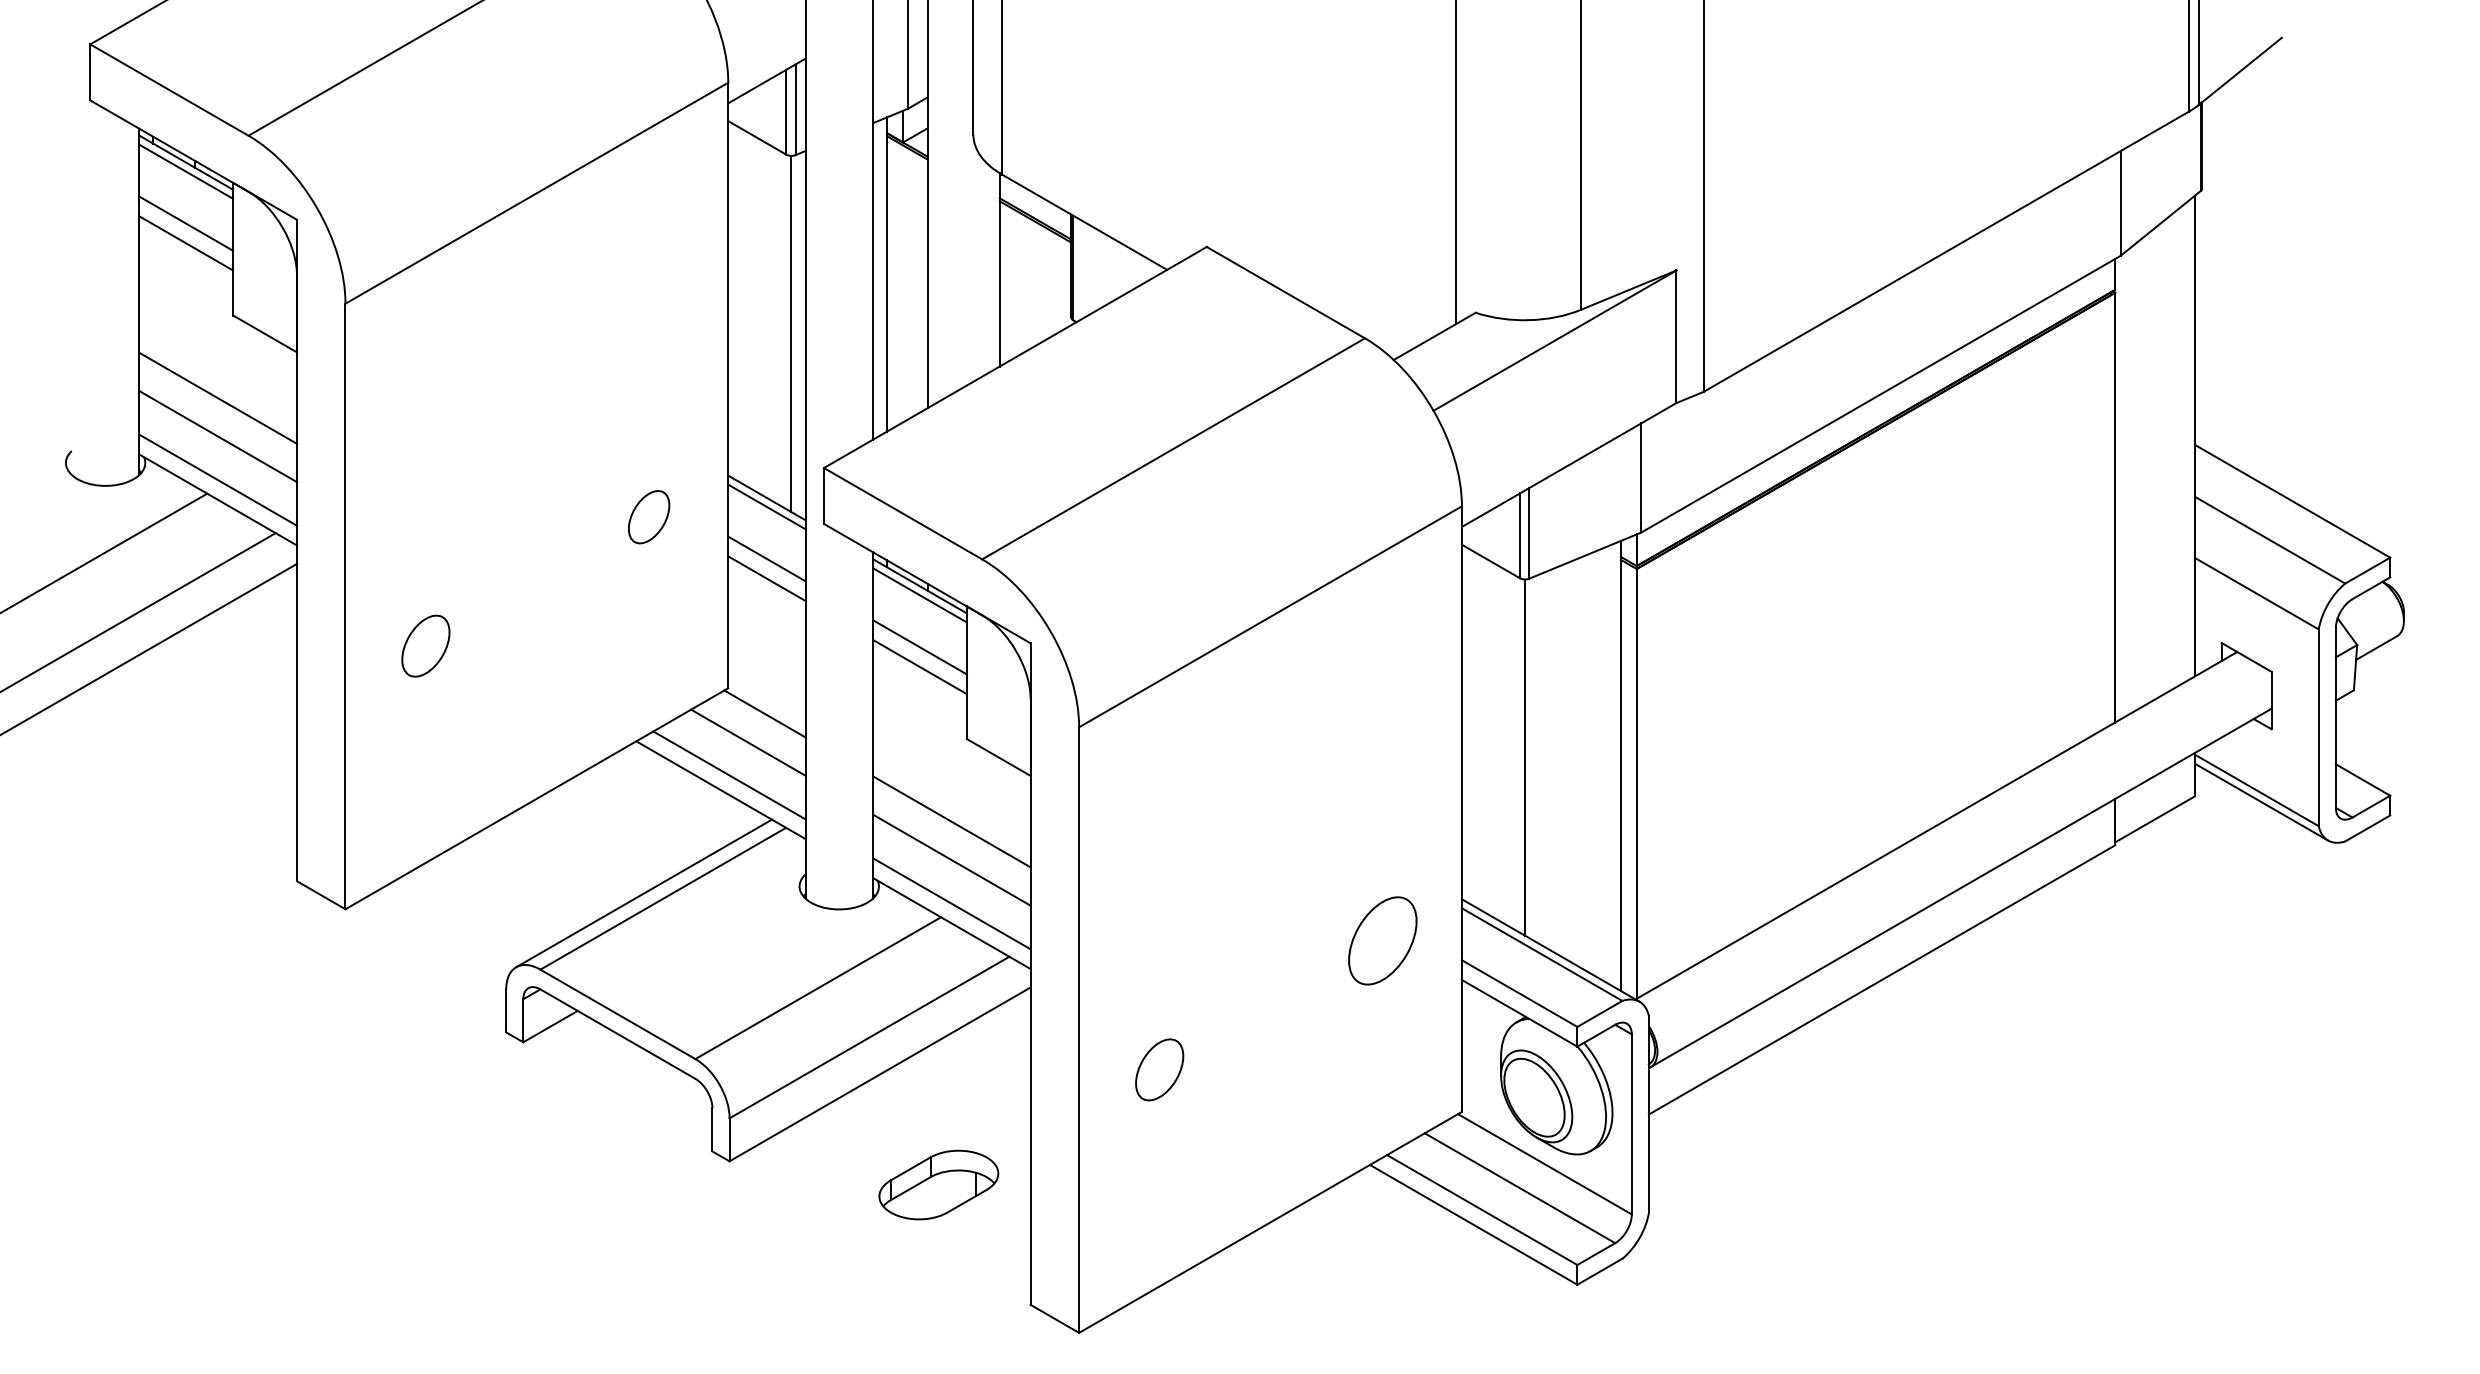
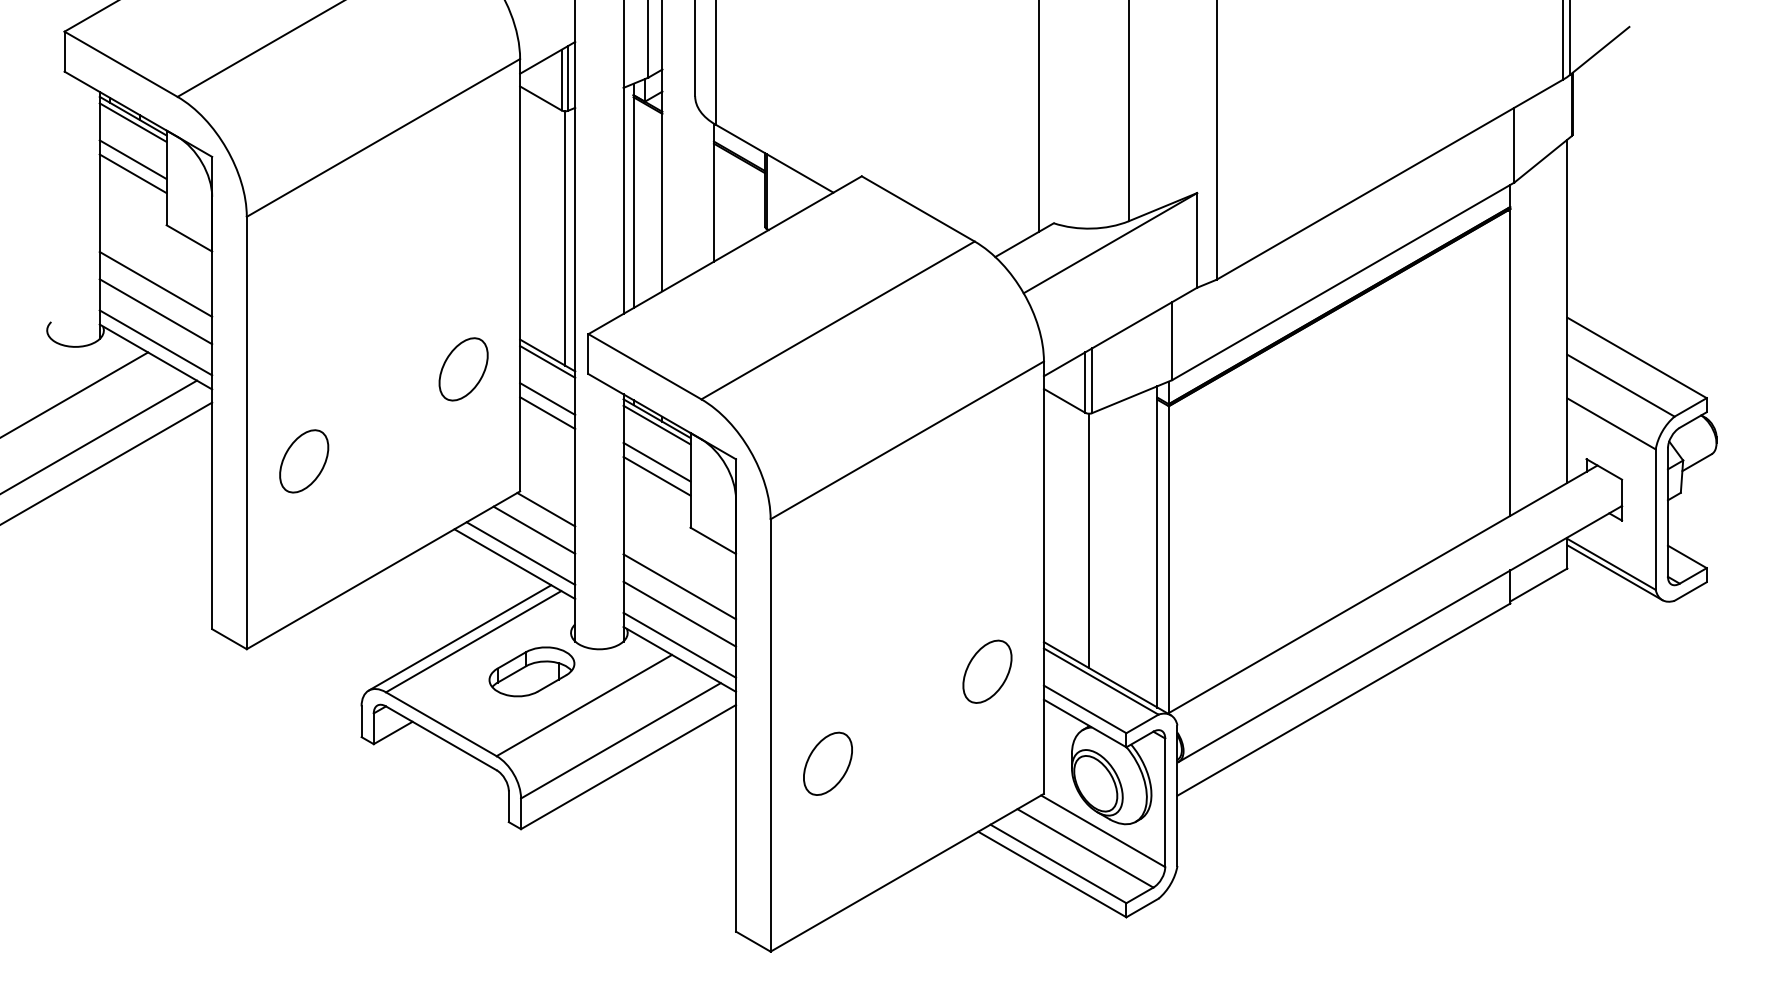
part: (648, 516) -> (463, 368), size x1.67
part: (425, 645) -> (303, 460), size x1.43
part: (1159, 1069) -> (828, 763), size x1.43
part: (938, 1184) -> (531, 671), moved

